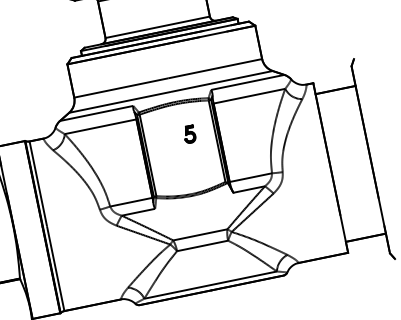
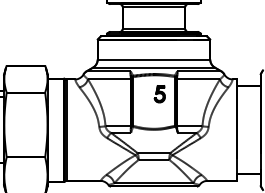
part: (189, 134) -> (159, 94), size x1.67

